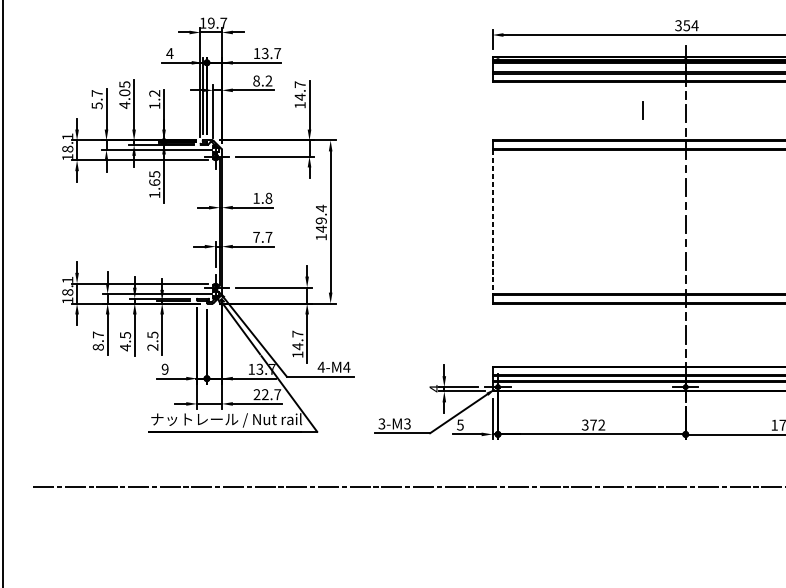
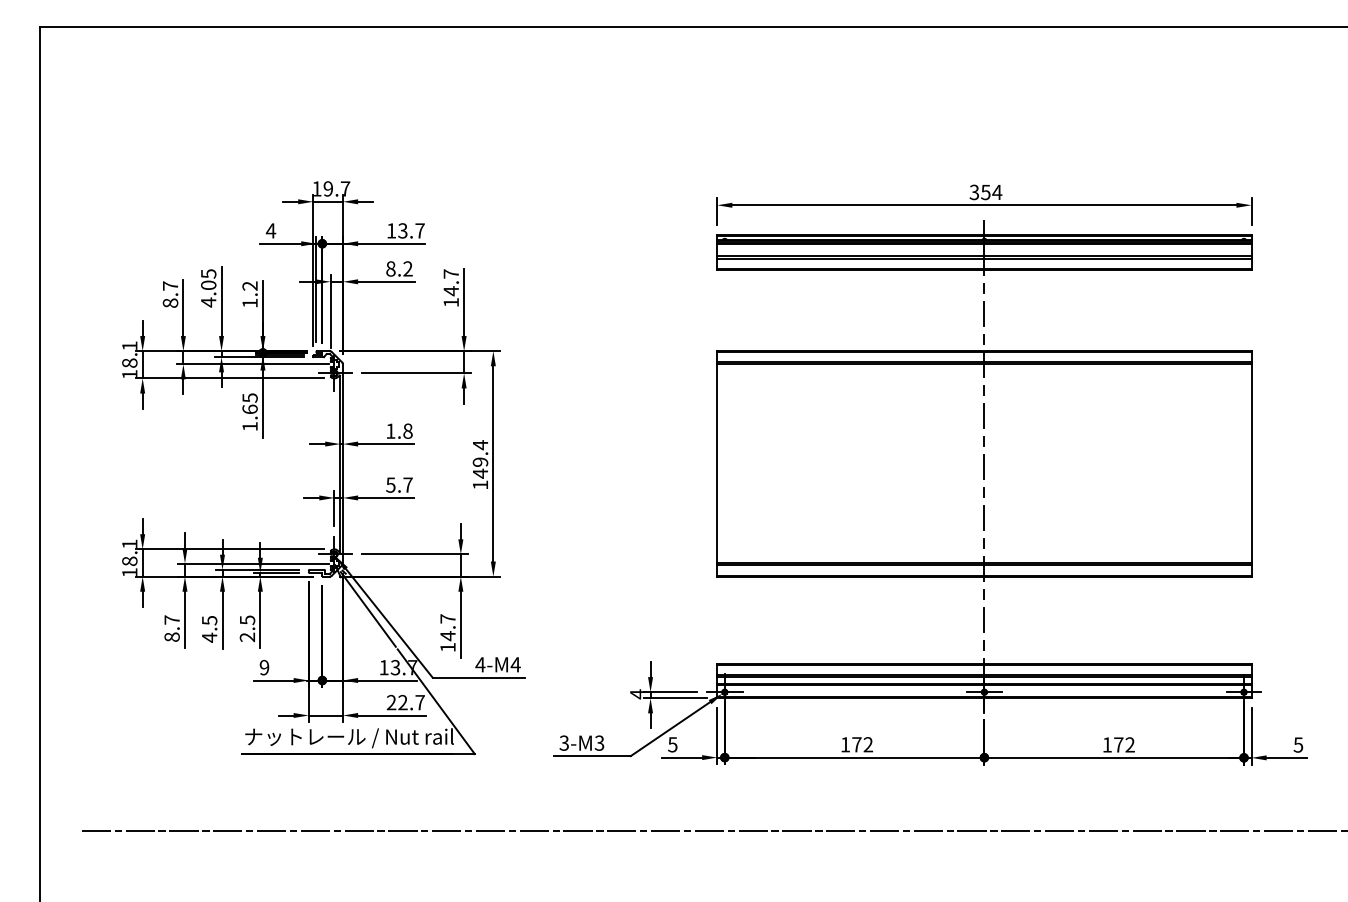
text: (97, 106) -> (170, 303), 5.7 -> 8.7
line: (642, 109) -> (924, 308), removed
line: (492, 222) -> (717, 464), dashed -> solid
text: (256, 236) -> (390, 484), 7.7 -> 5.7
text: (585, 424) -> (845, 744), 372 -> 172

